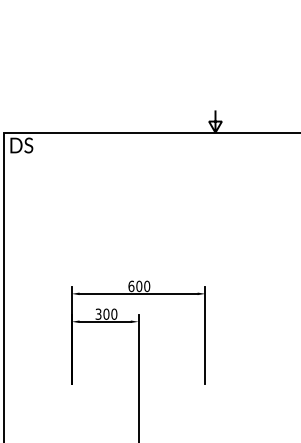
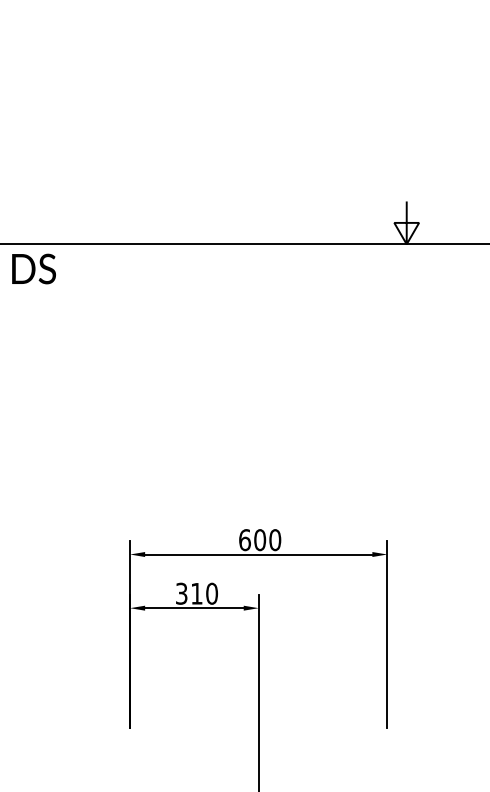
text: (106, 313) -> (196, 592), 300 -> 310

